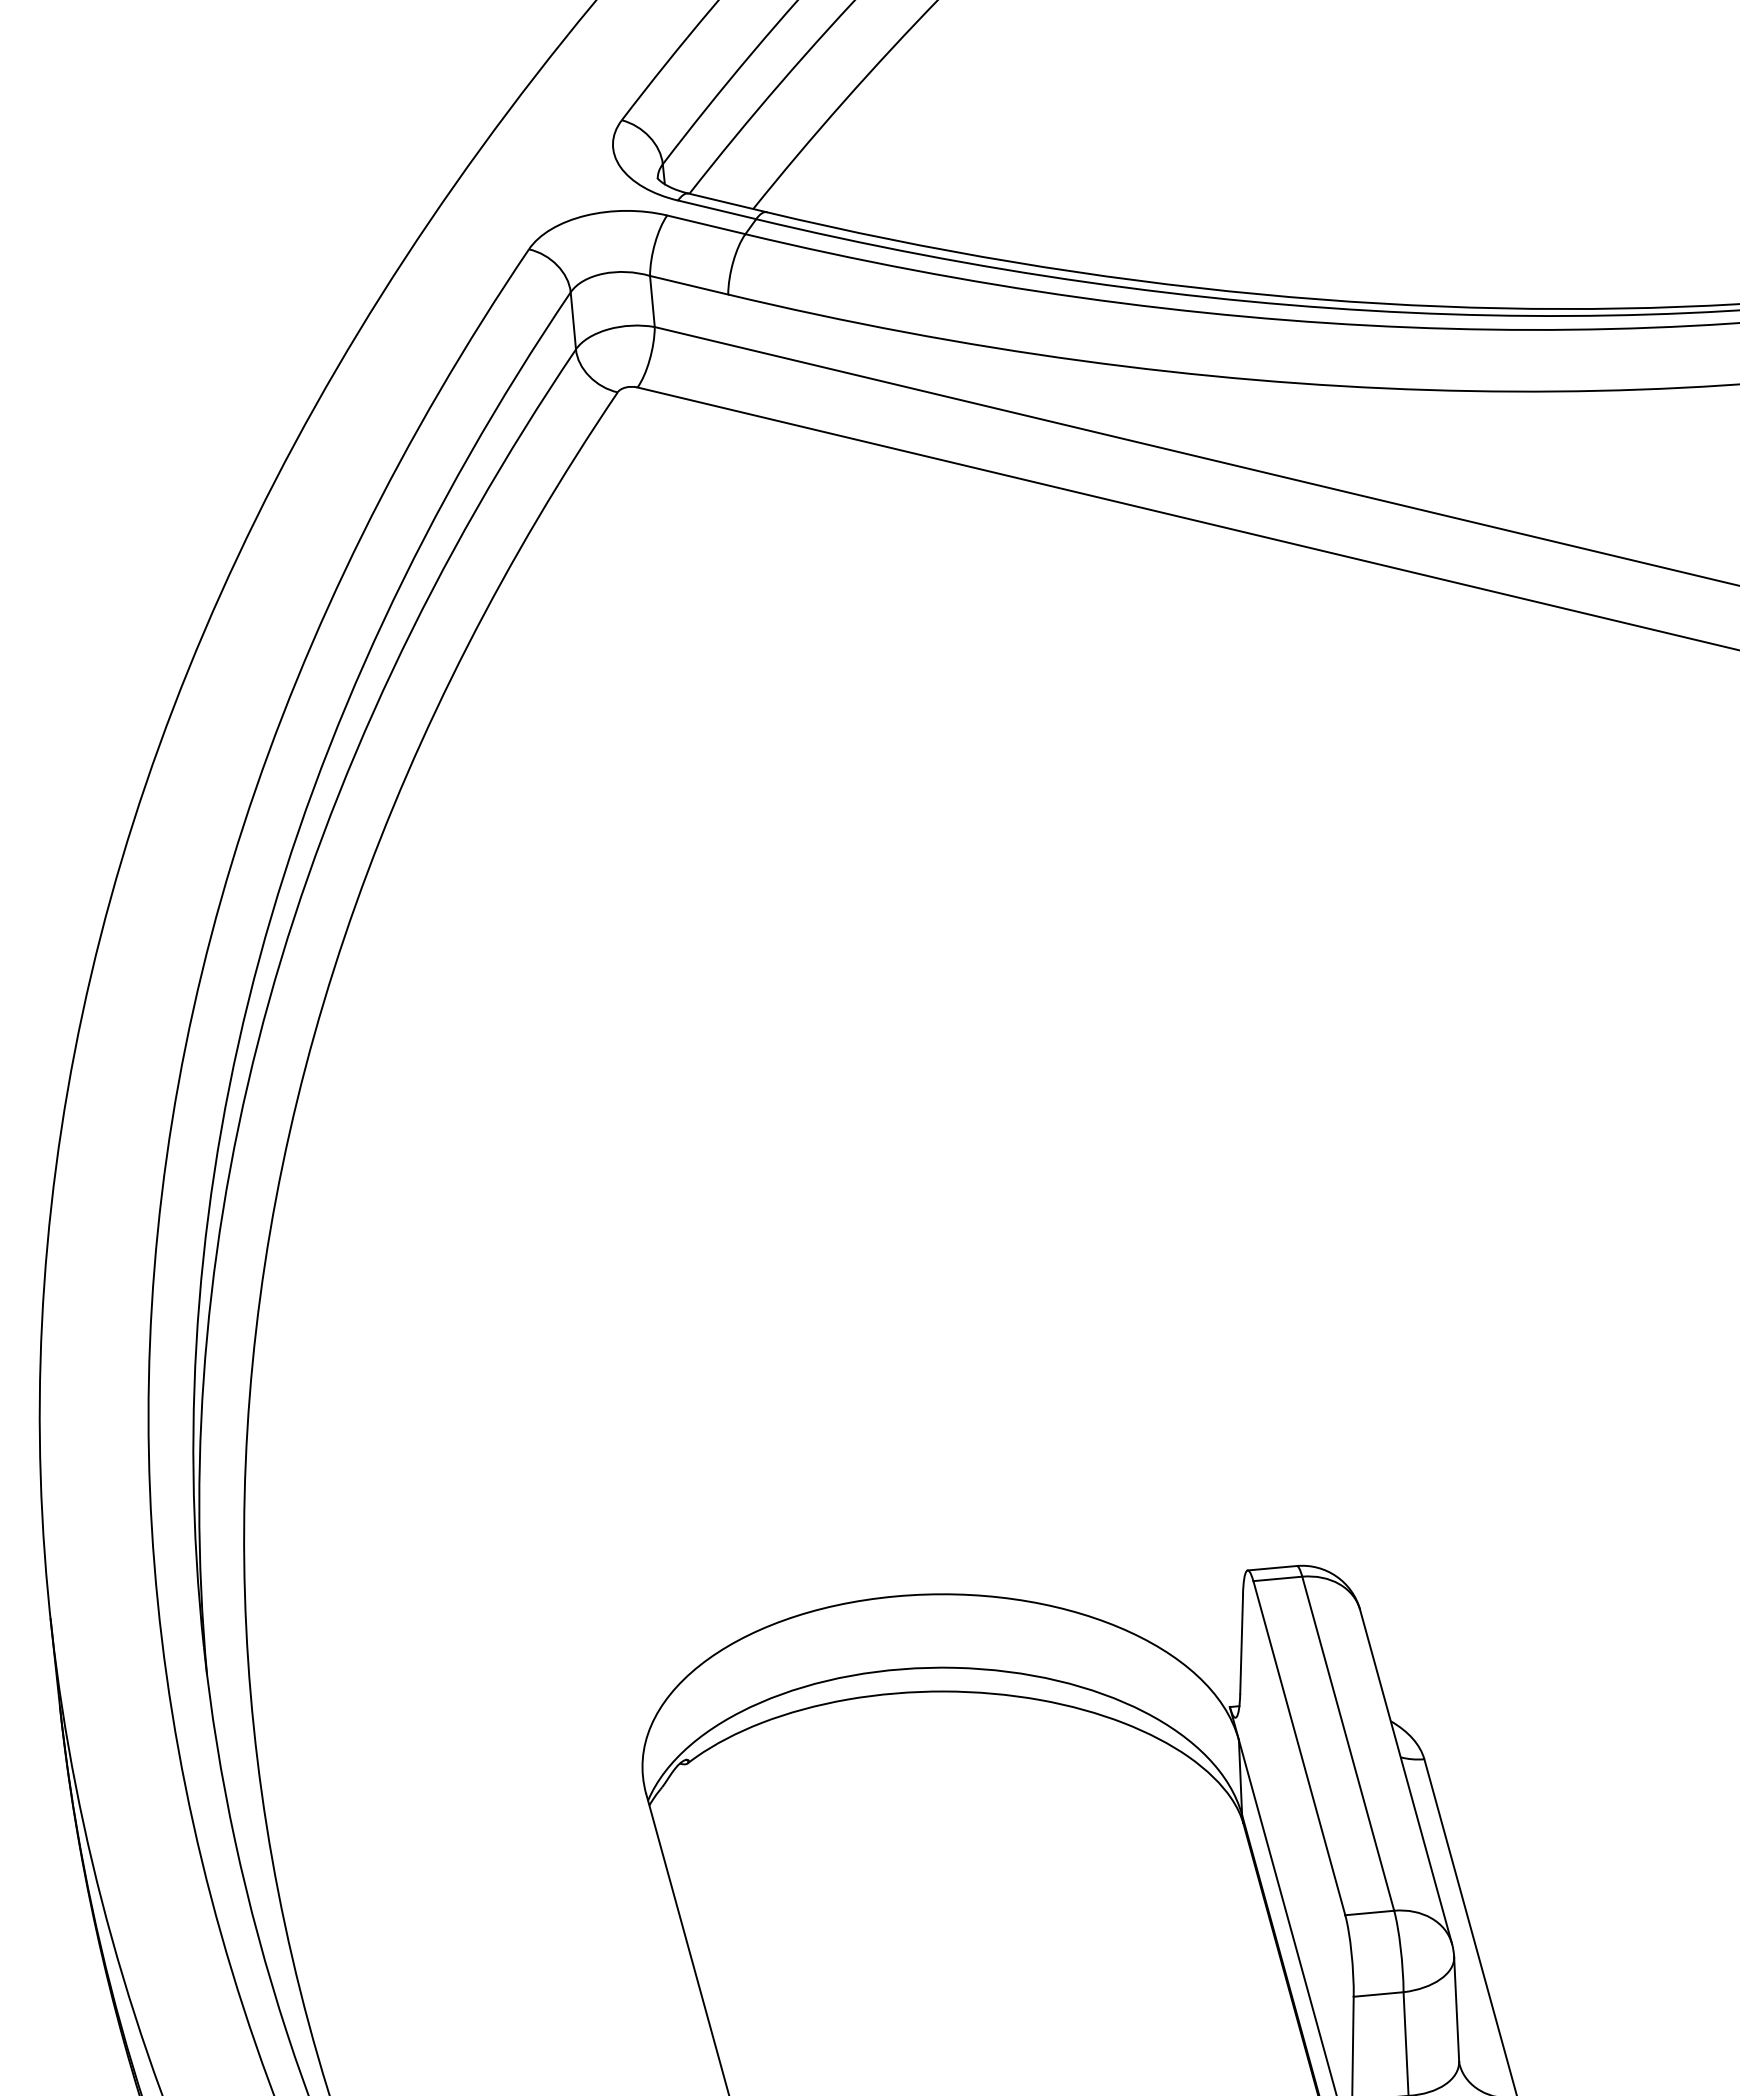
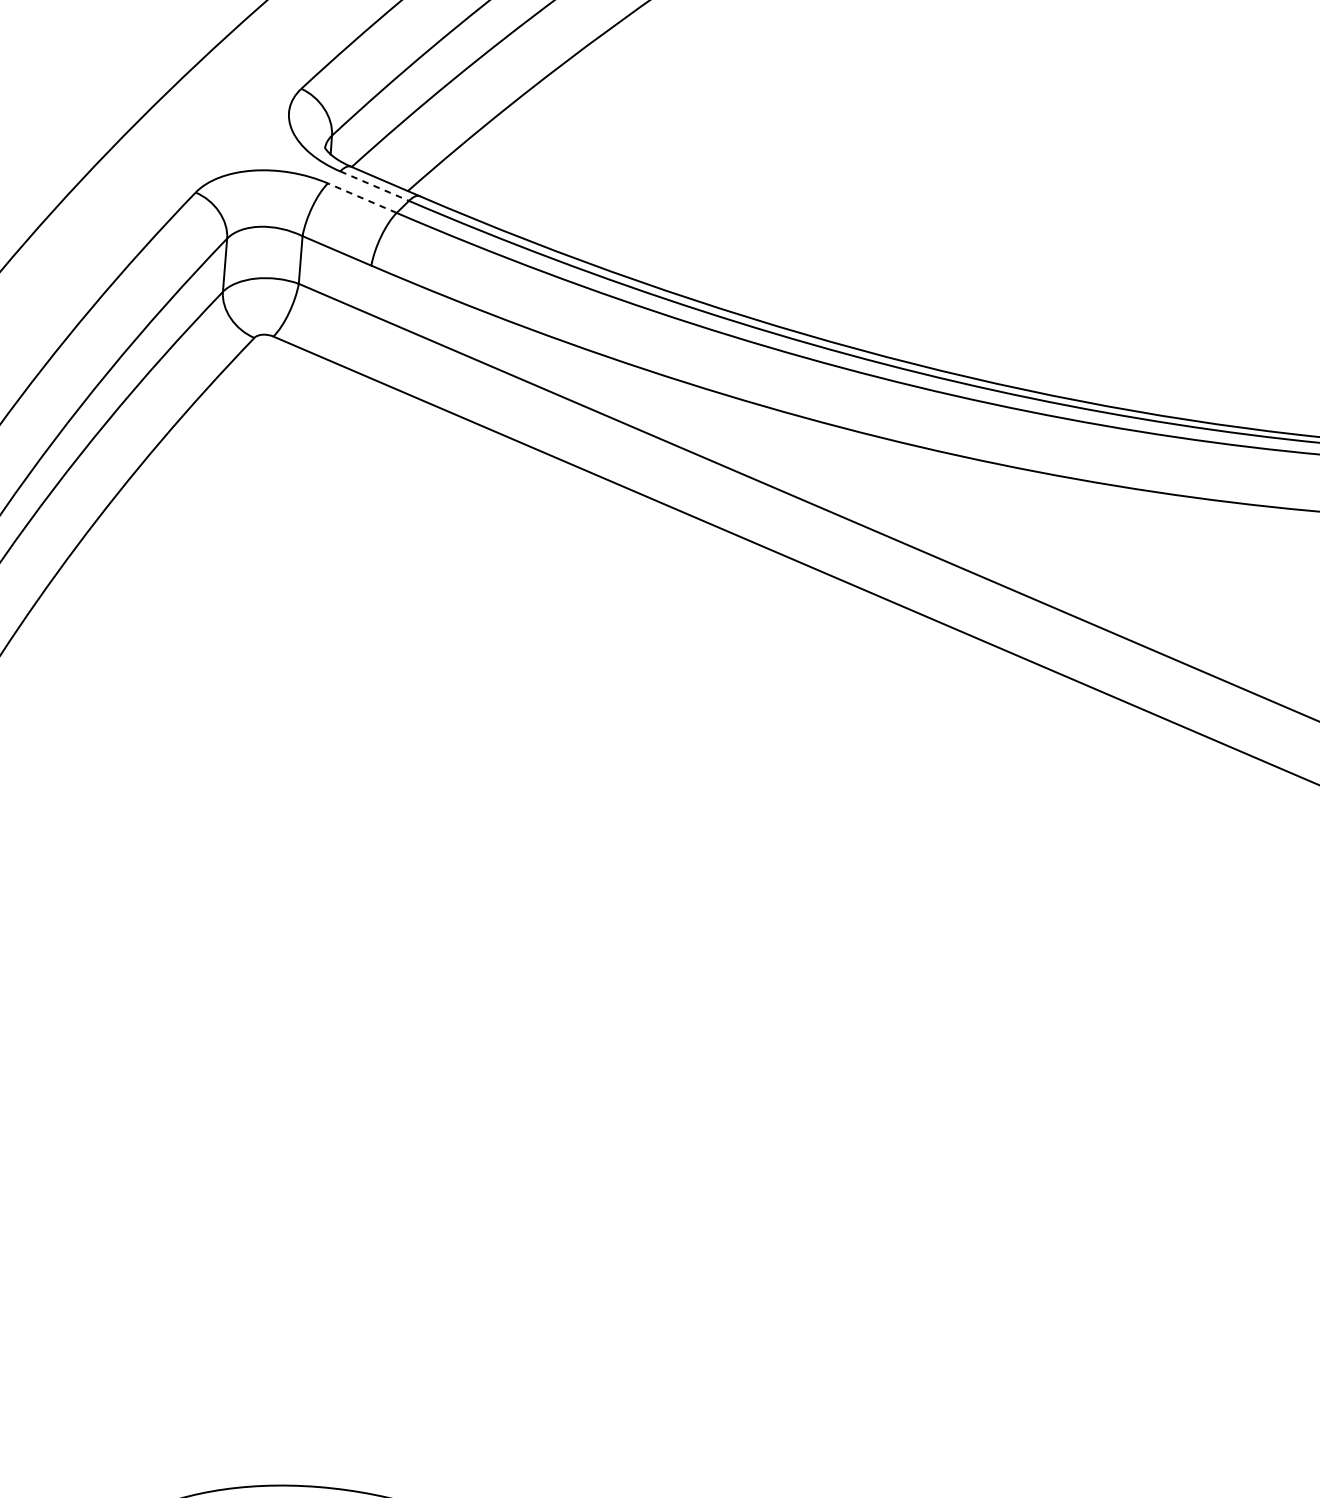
line: (717, 209) -> (375, 185), solid -> dashed
line: (705, 224) -> (361, 197), solid -> dashed

